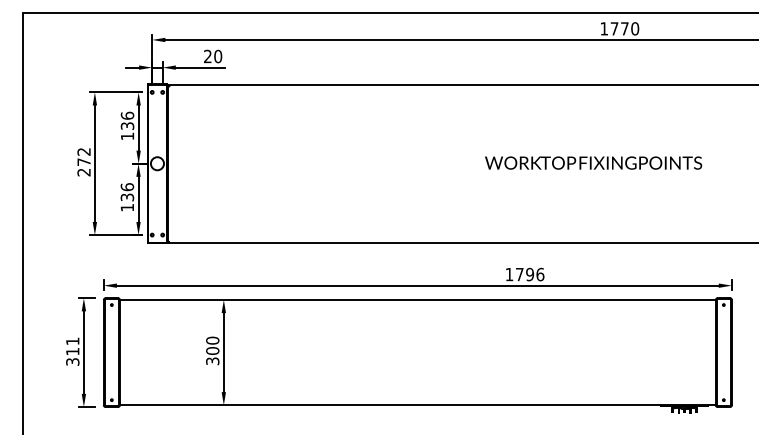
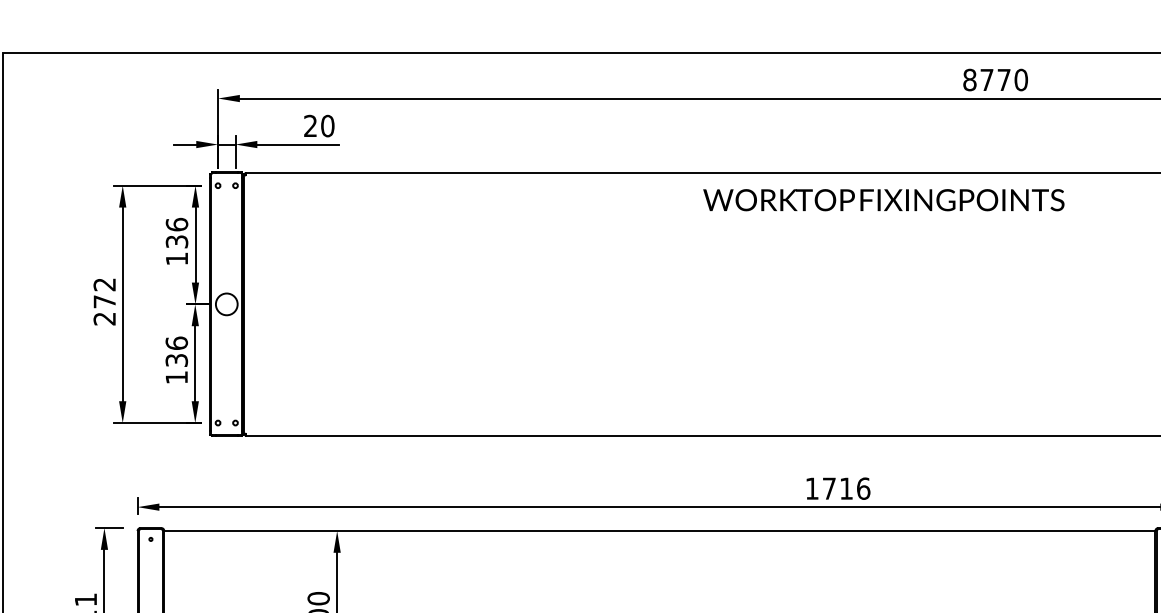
text: (604, 28) -> (970, 79), 1770 -> 8770
text: (593, 162) -> (883, 199), moved
text: (530, 274) -> (847, 488), 1796 -> 1716

